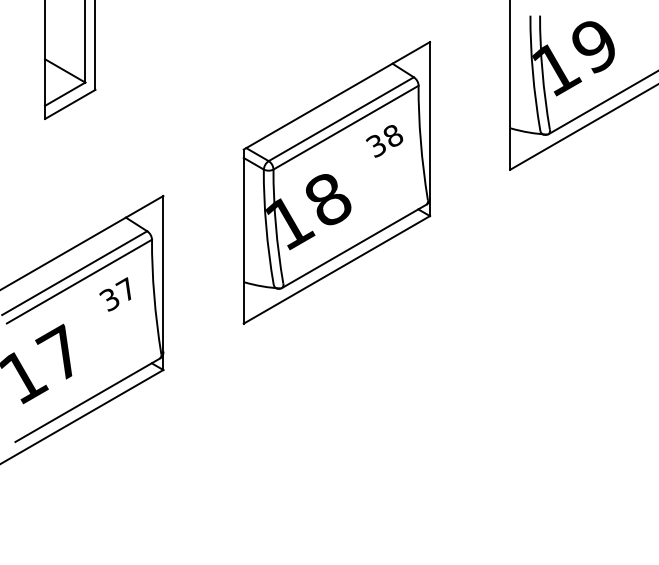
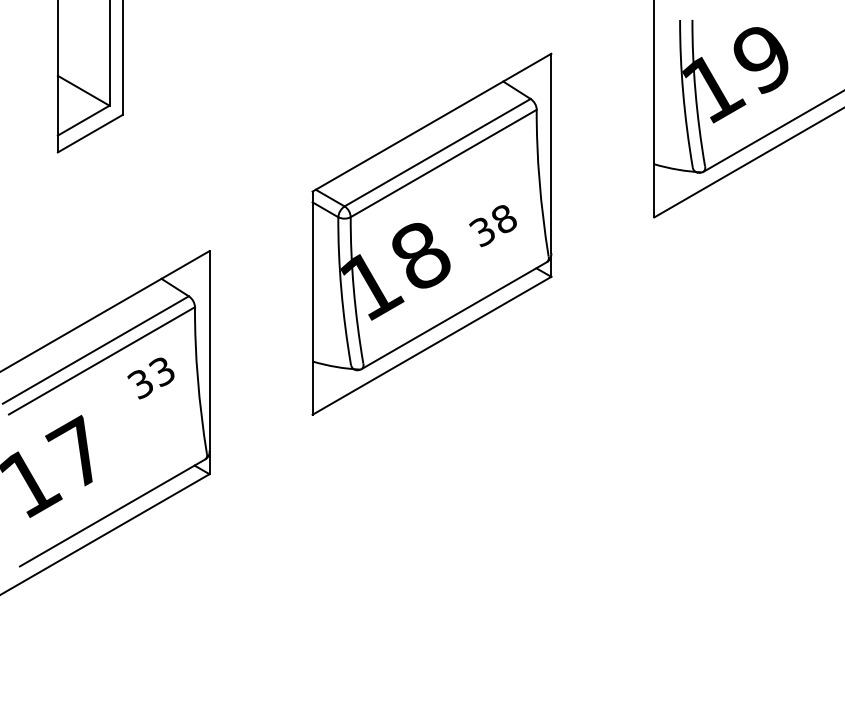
text: (384, 141) -> (492, 226), moved
text: (125, 289) -> (161, 370), 37 -> 33

